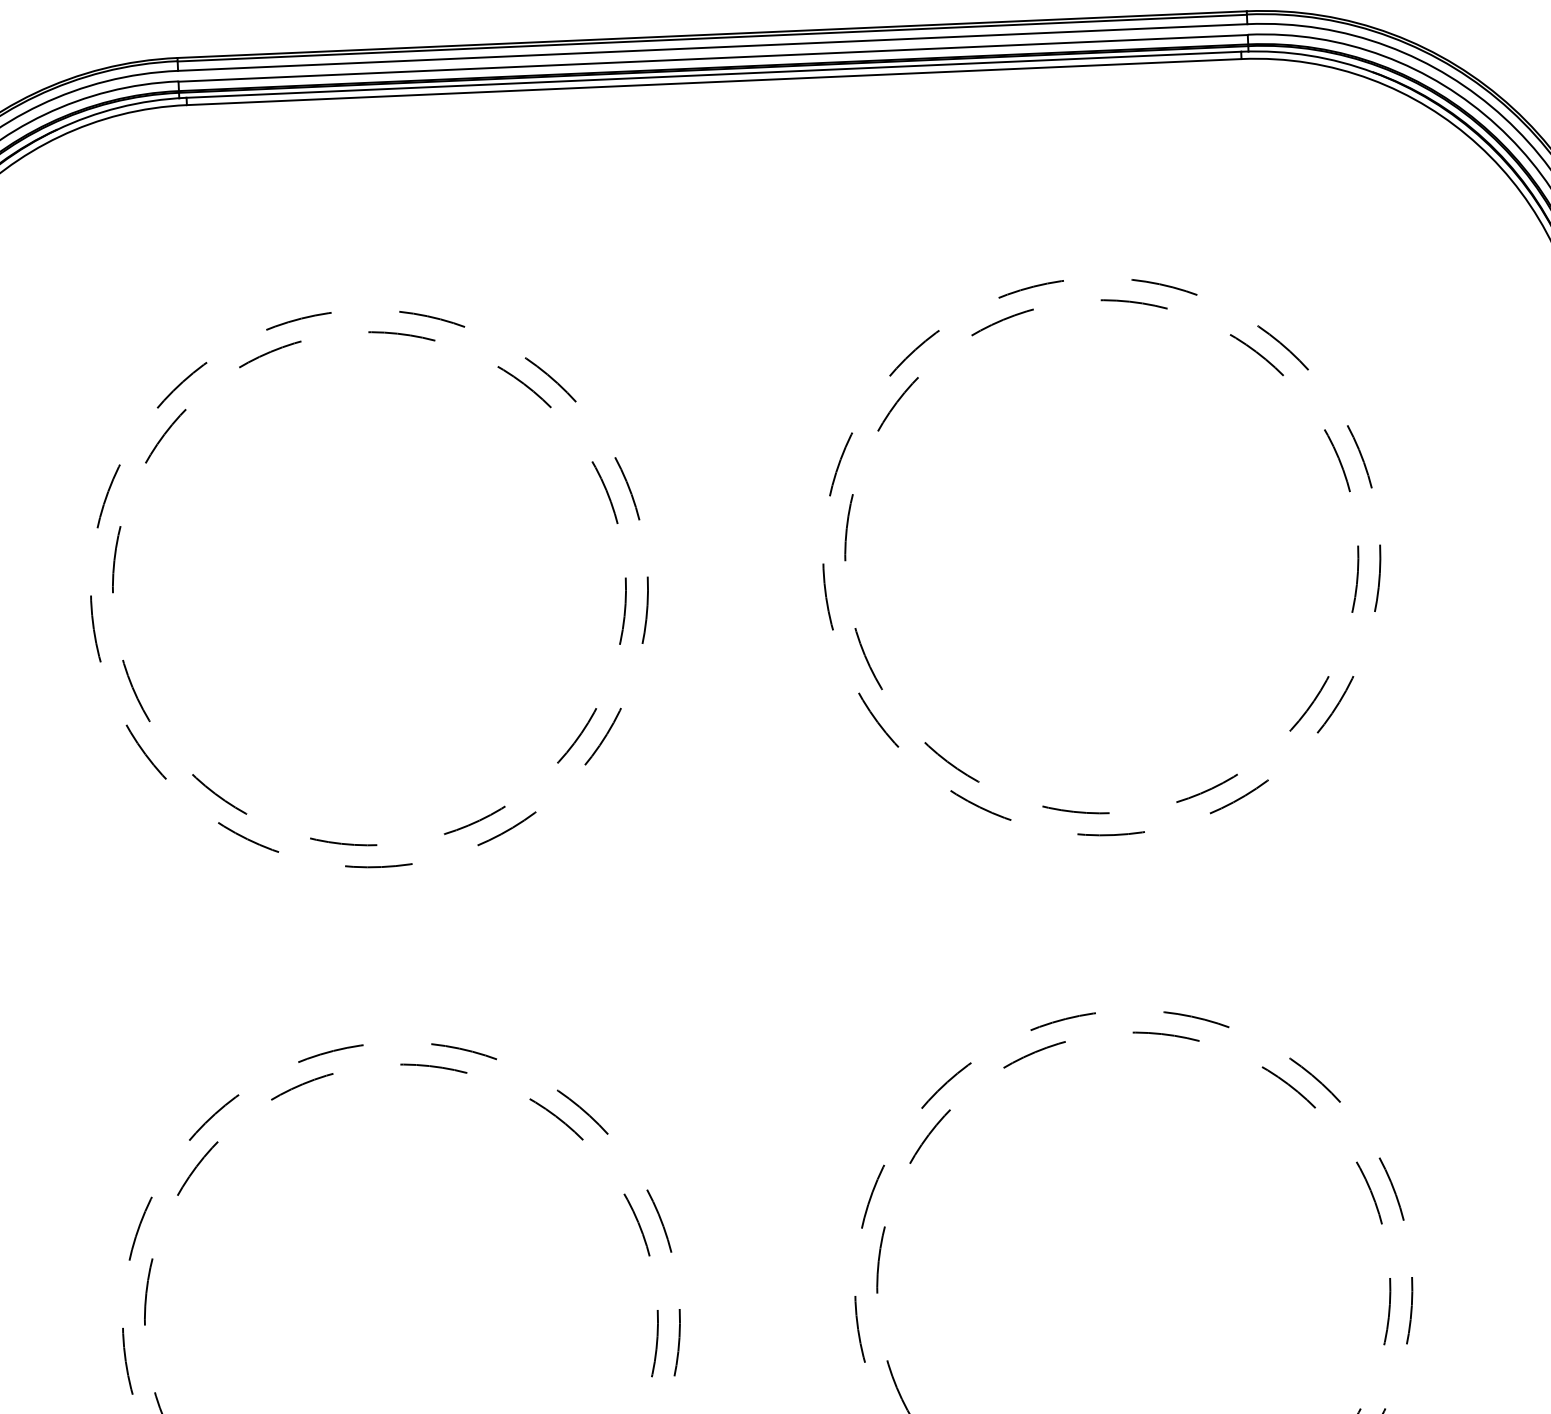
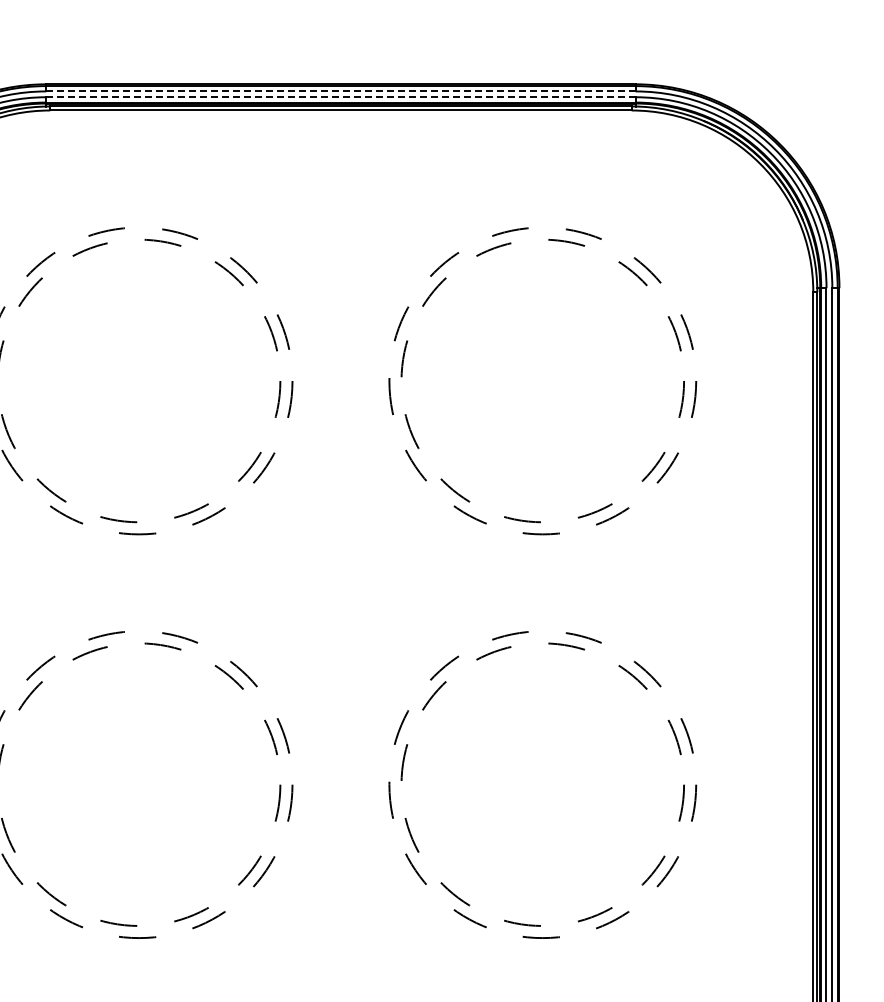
line: (711, 47) -> (340, 91), solid -> dashed
line: (712, 58) -> (340, 97), solid -> dashed

